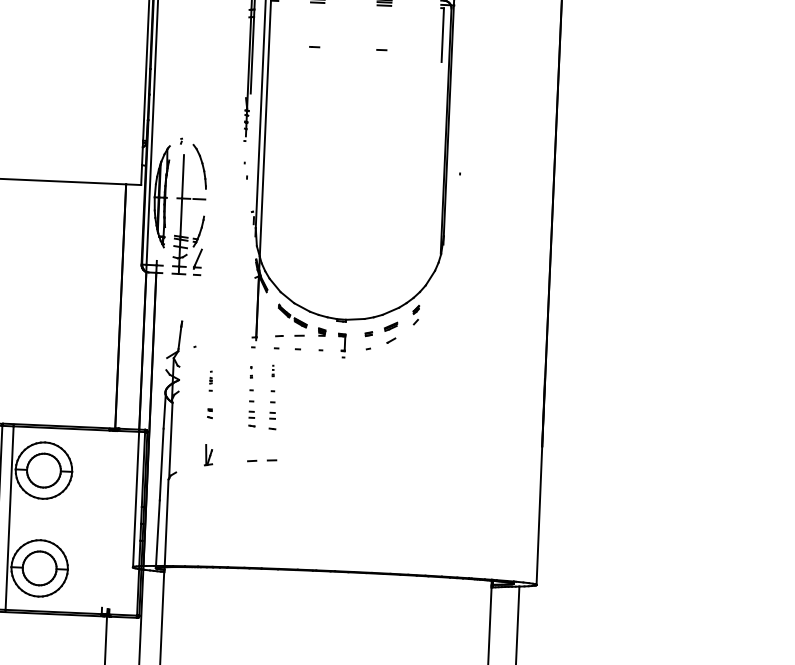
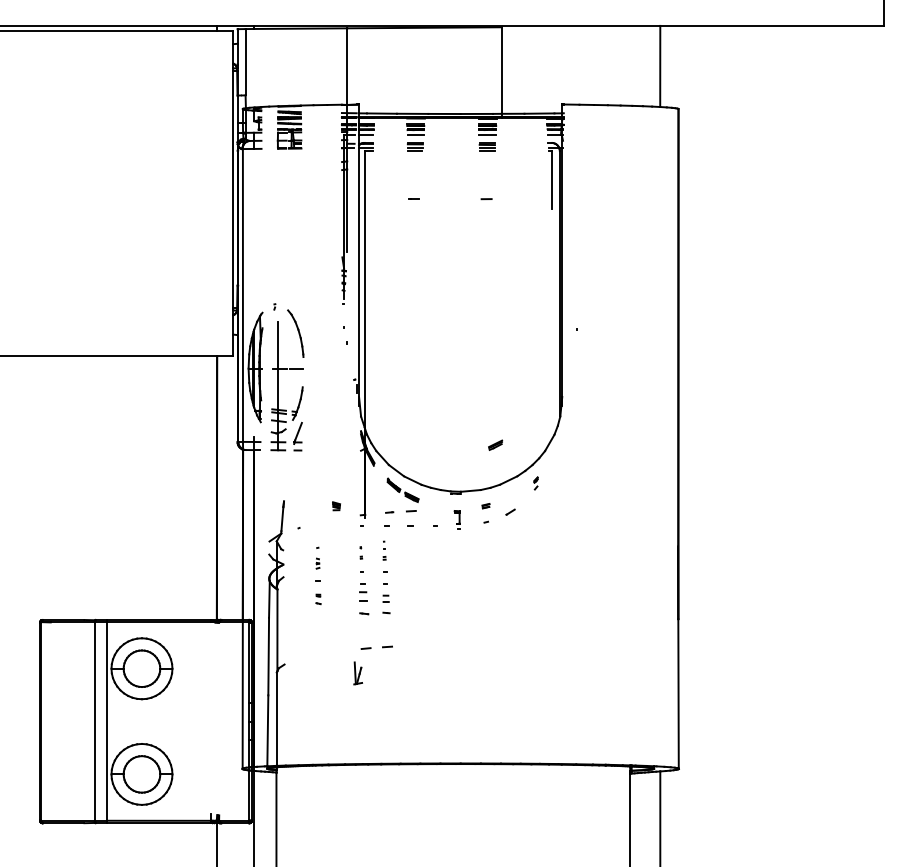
part: (415, 315) -> (535, 483), size x0.6
part: (390, 326) -> (495, 444), moved
part: (322, 332) -> (336, 506), moved
part: (340, 345) -> (456, 519), size x0.7
part: (273, 370) -> (384, 549), size x1.6
part: (210, 381) -> (317, 564), size x1.6
part: (251, 419) -> (363, 603), size x1.4
part: (208, 455) -> (357, 673), moved

